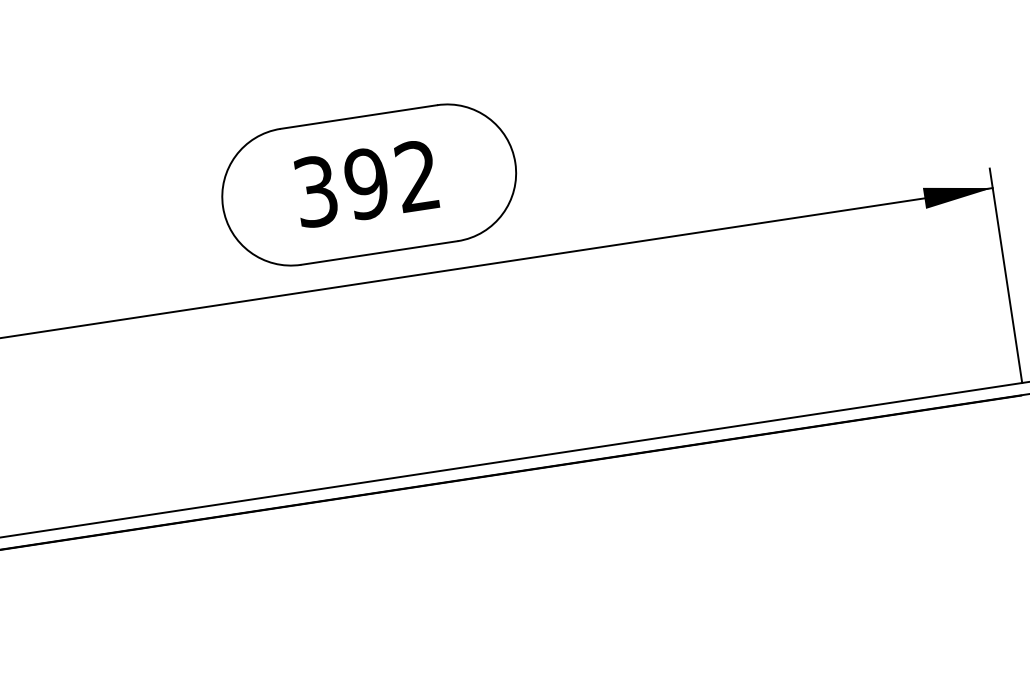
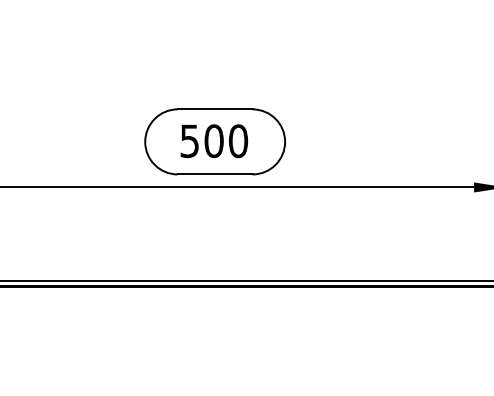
text: (367, 184) -> (214, 141), 392 -> 500

